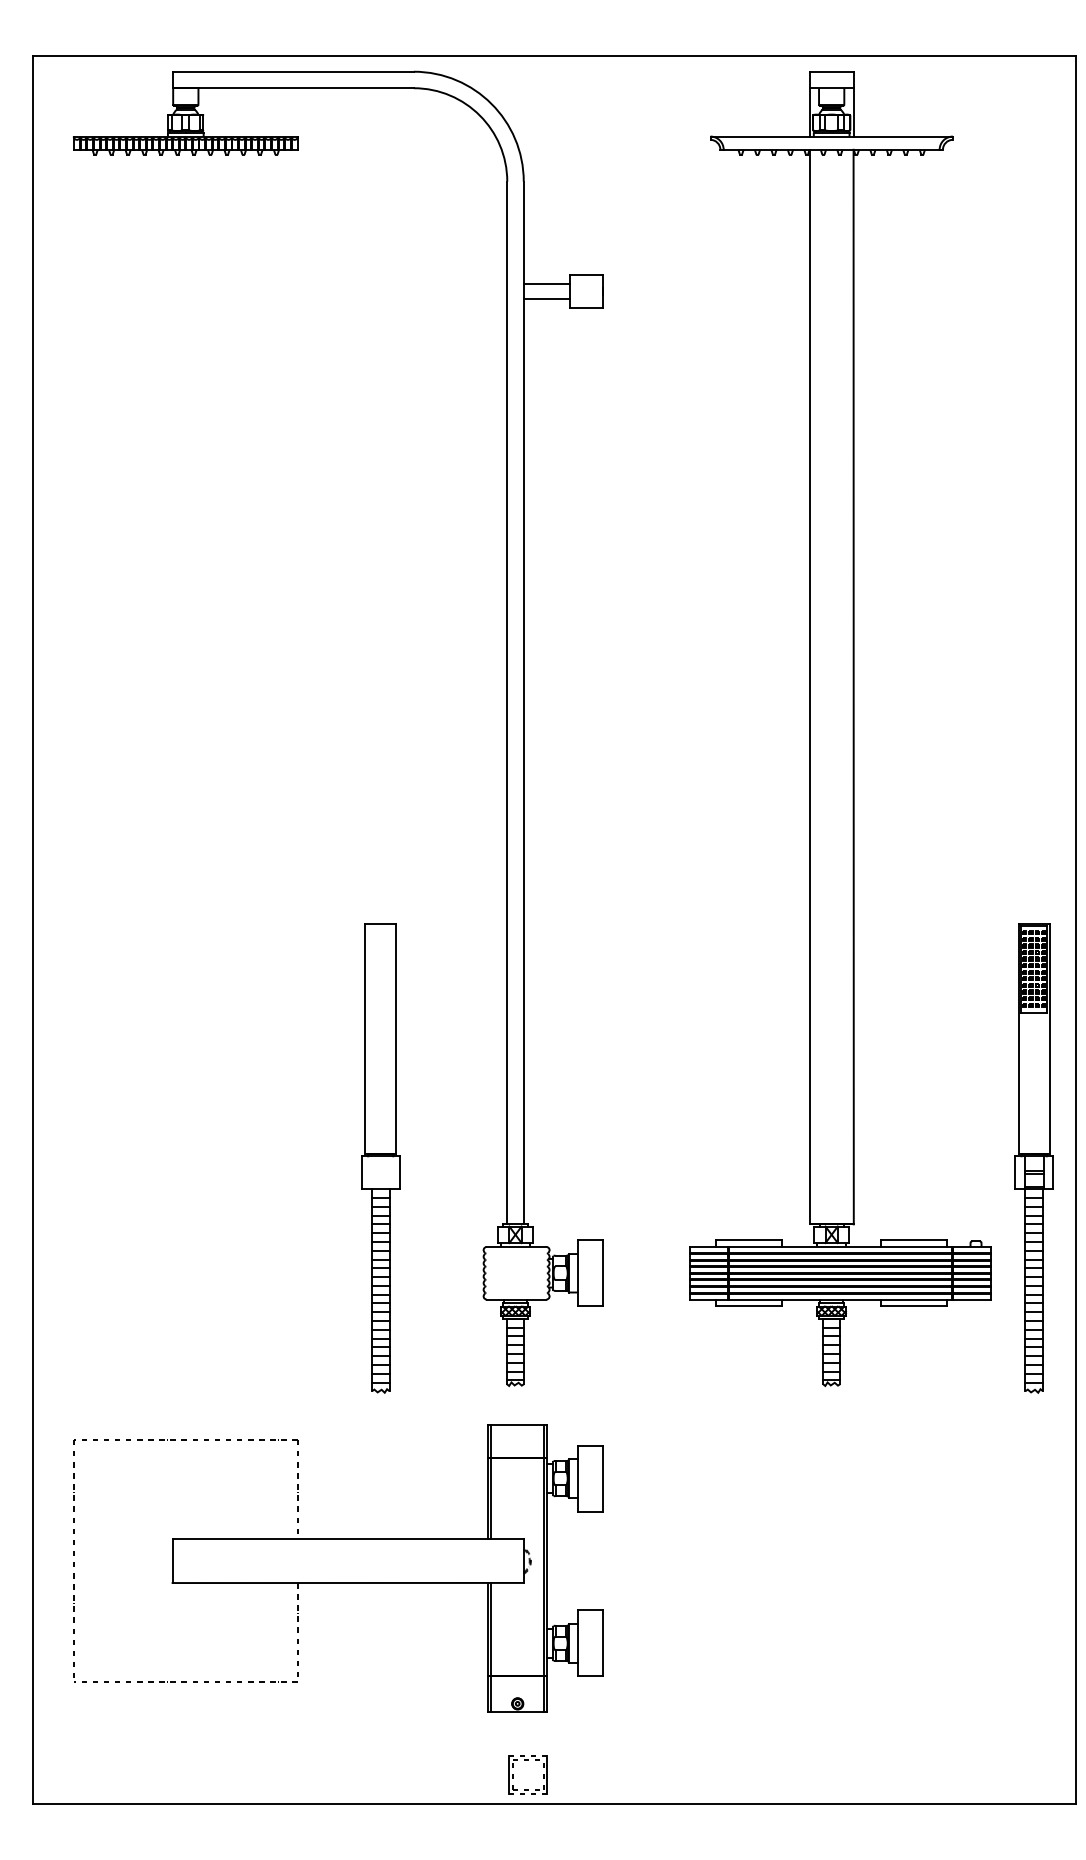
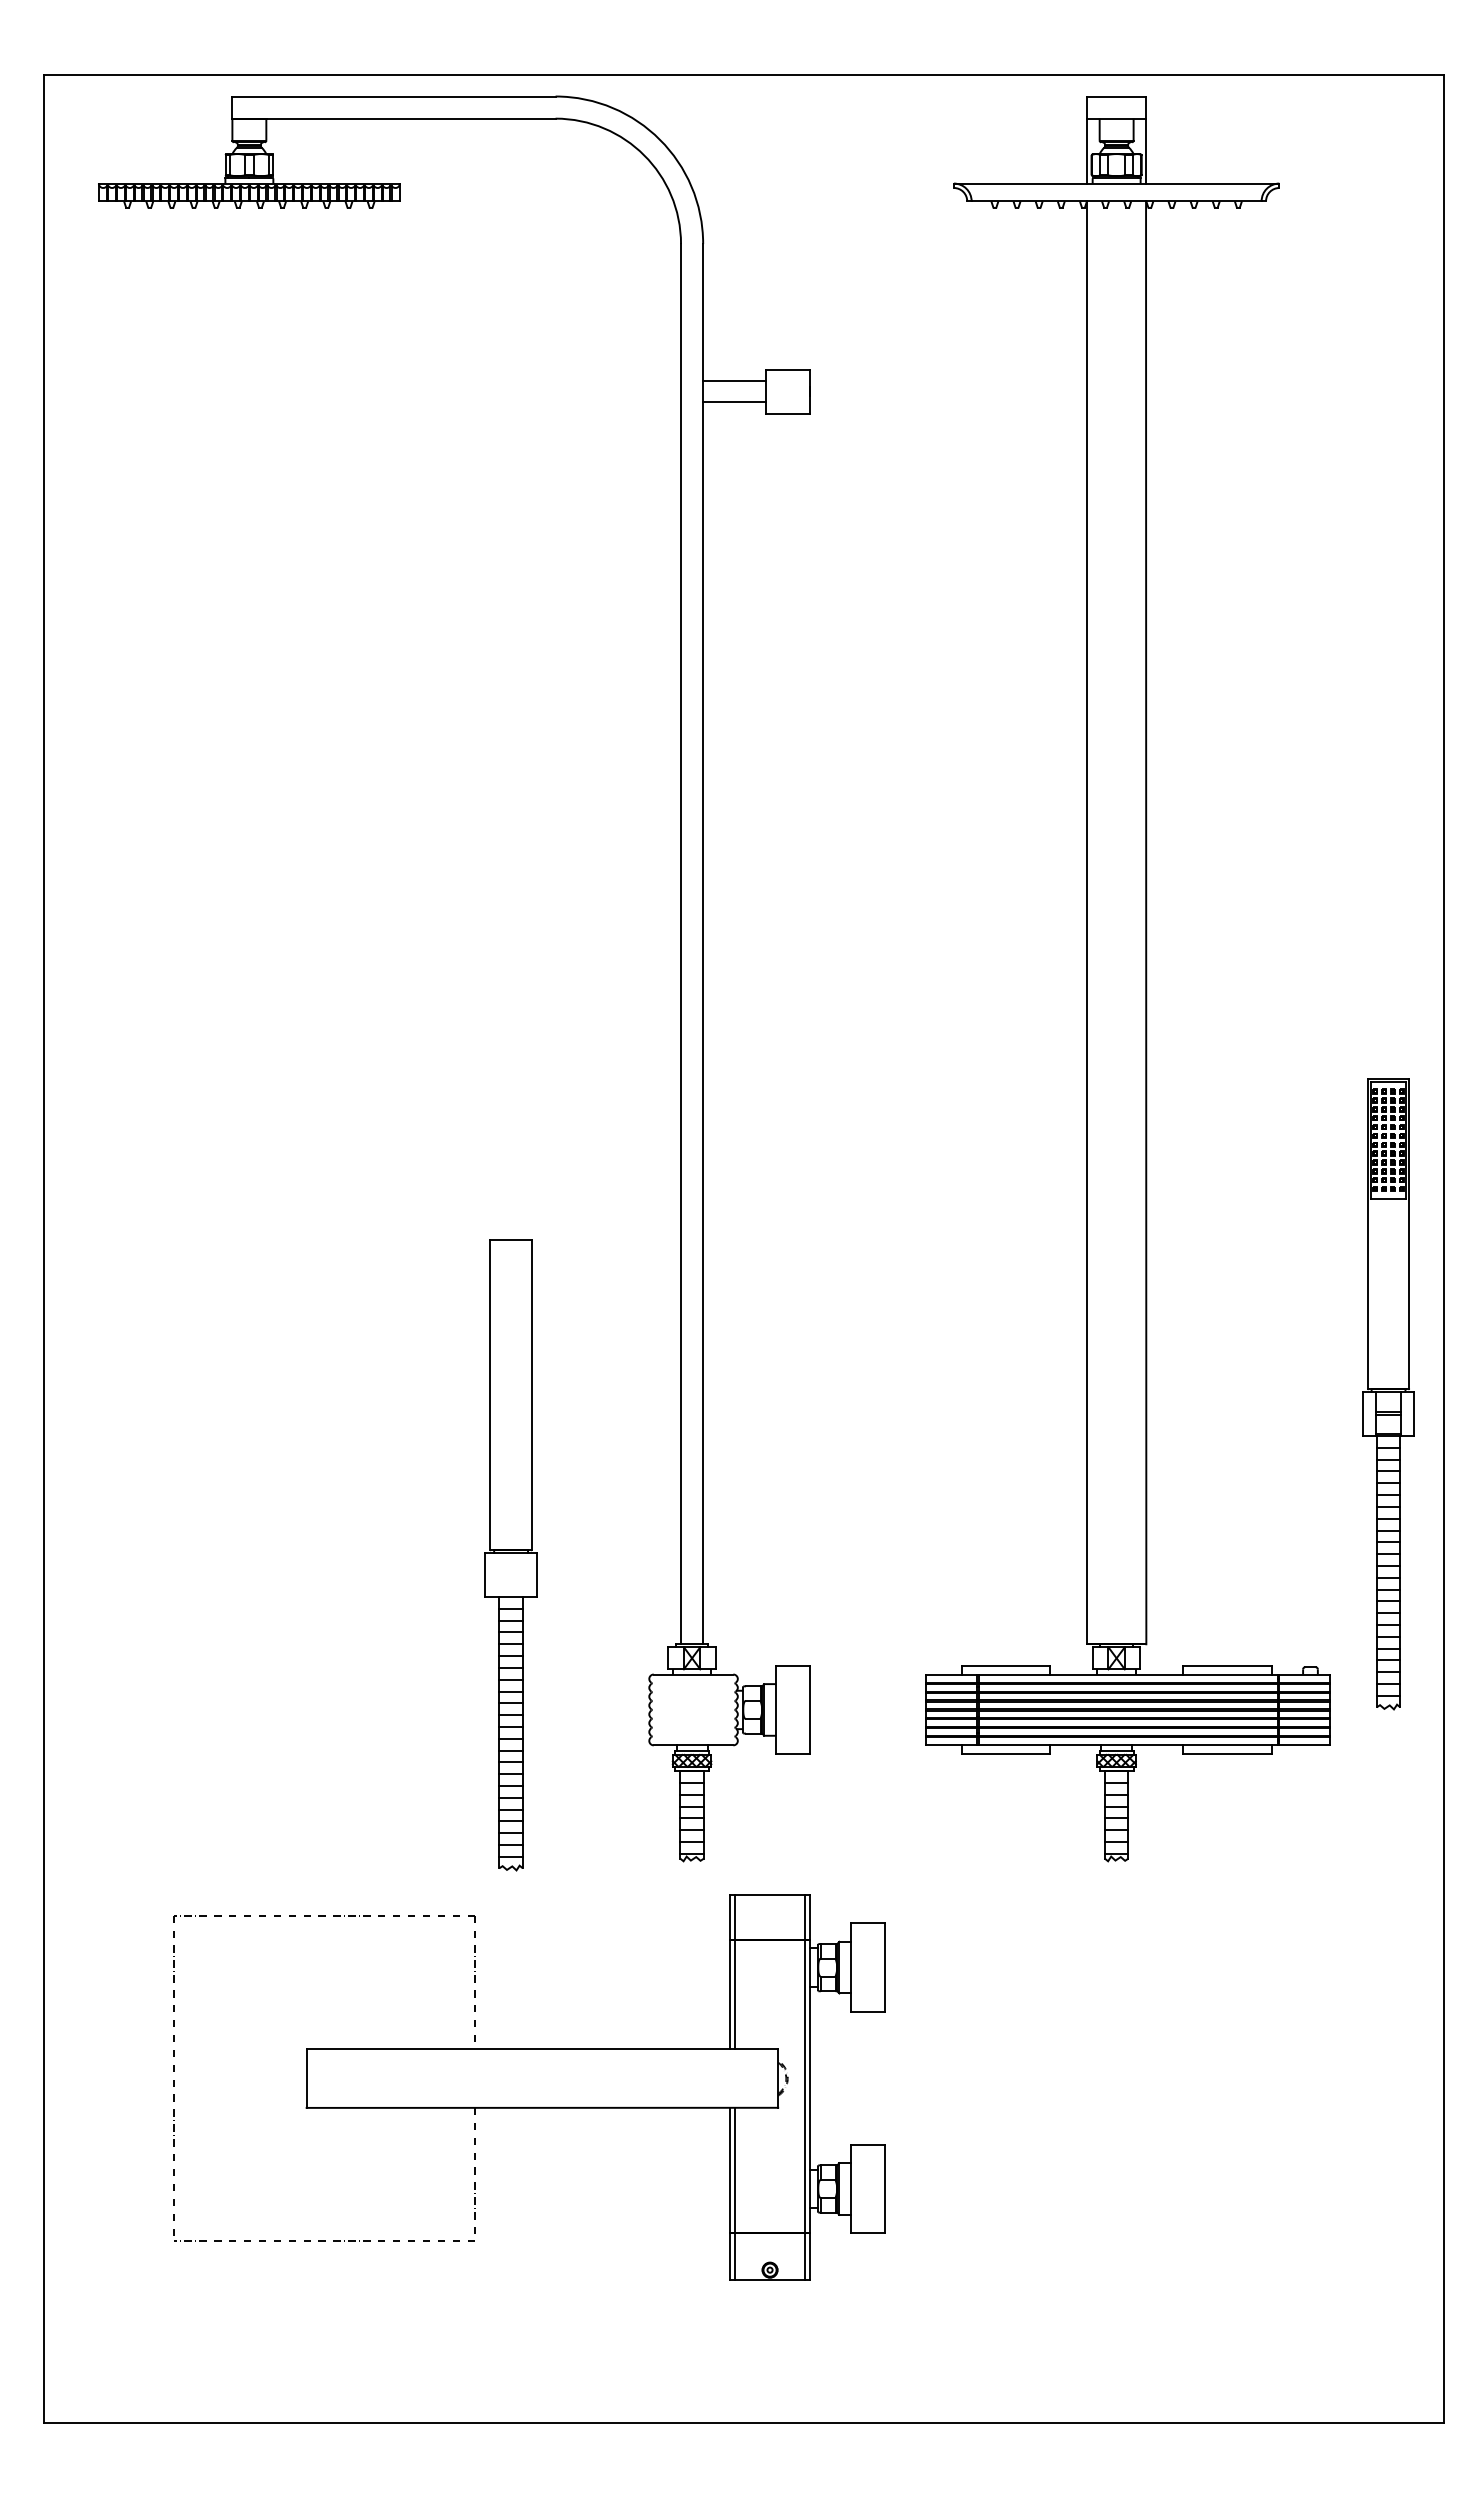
part: (1034, 1158) -> (1388, 1394), moved
part: (338, 1567) -> (529, 2087), moved
part: (527, 1759) -> (708, 2363), removed

